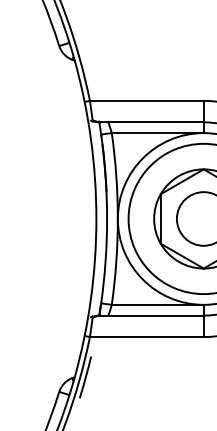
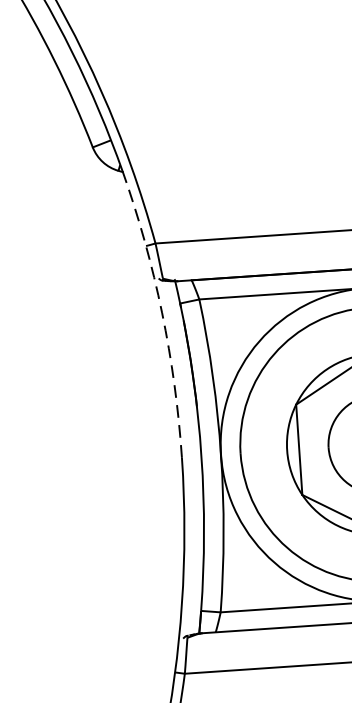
arc: (90, 139) -> (161, 313), solid -> dashed

